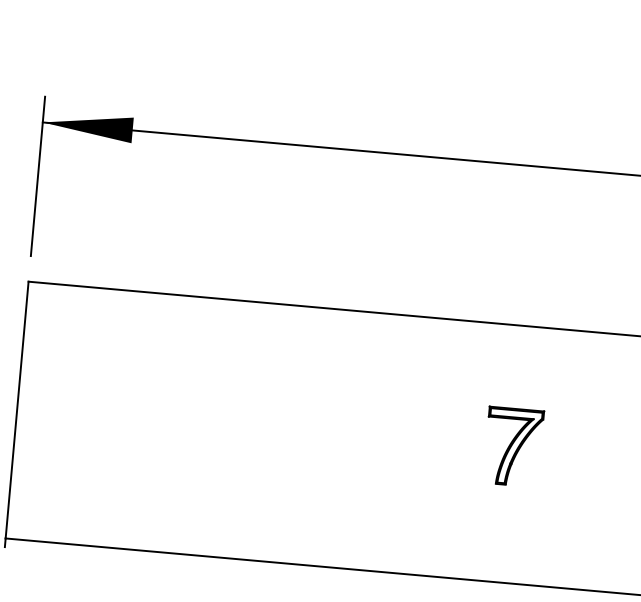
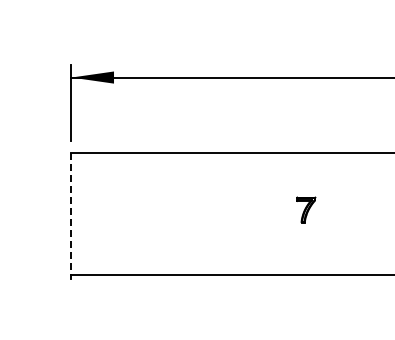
line: (17, 409) -> (71, 213), solid -> dashed
part: (514, 445) -> (306, 209), size x0.7

